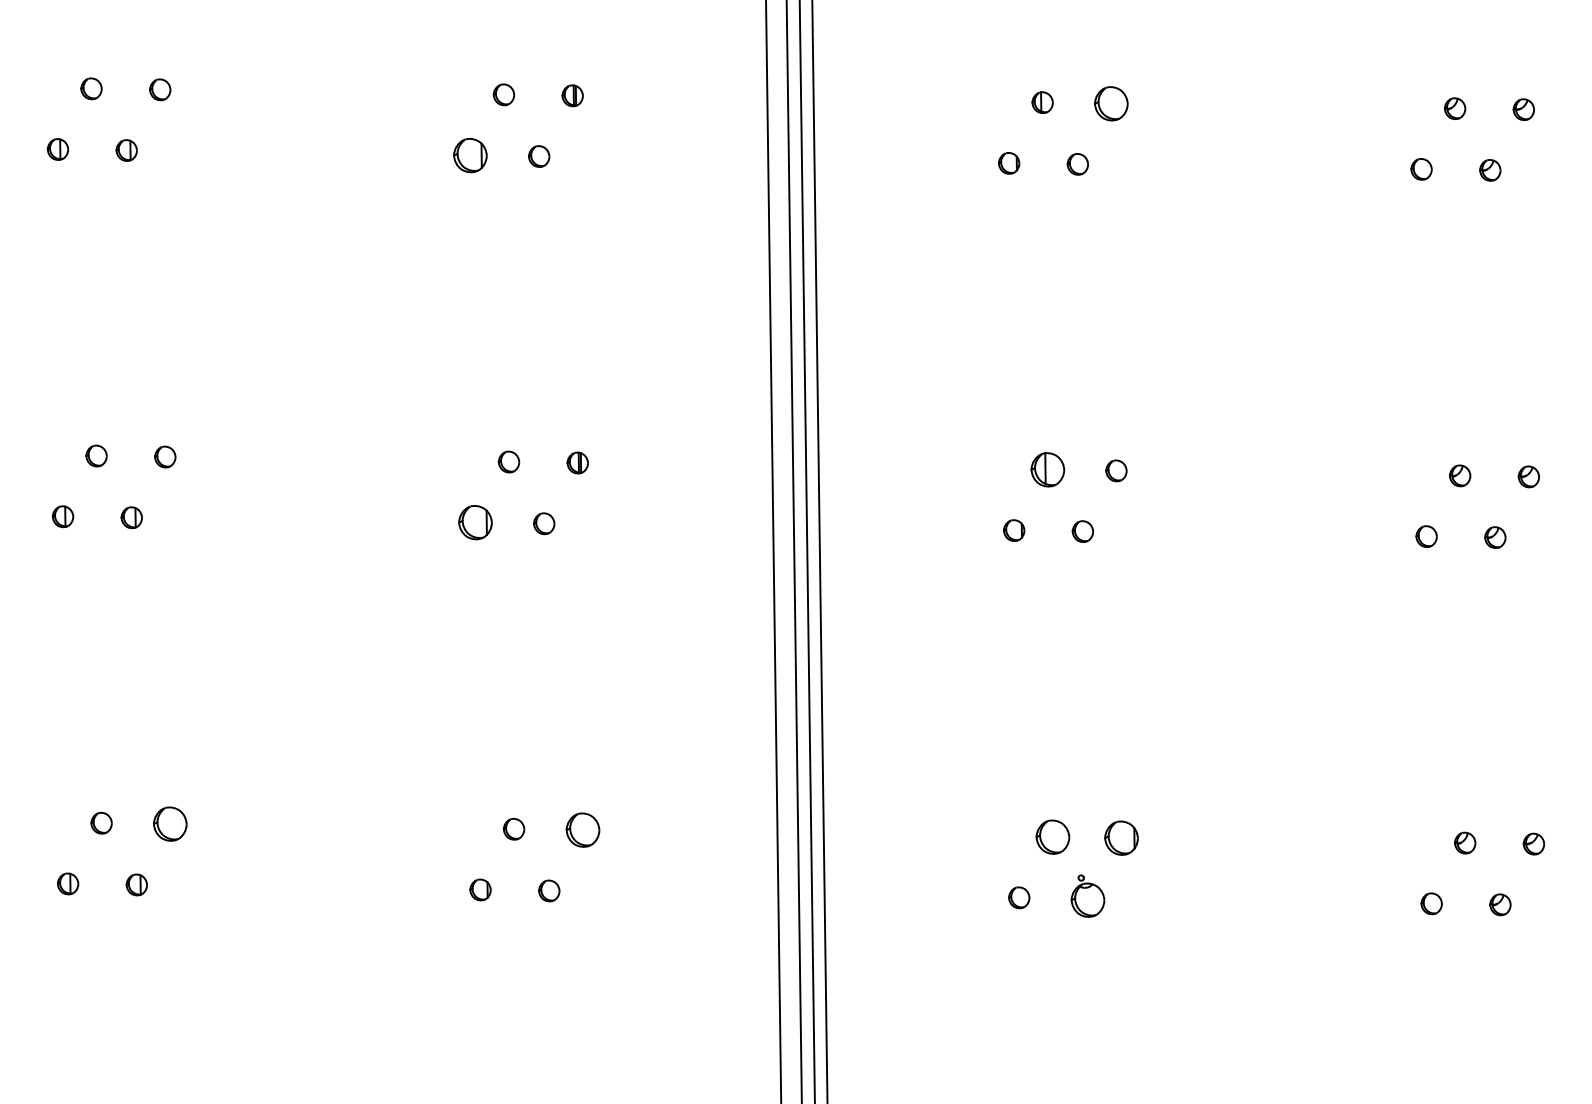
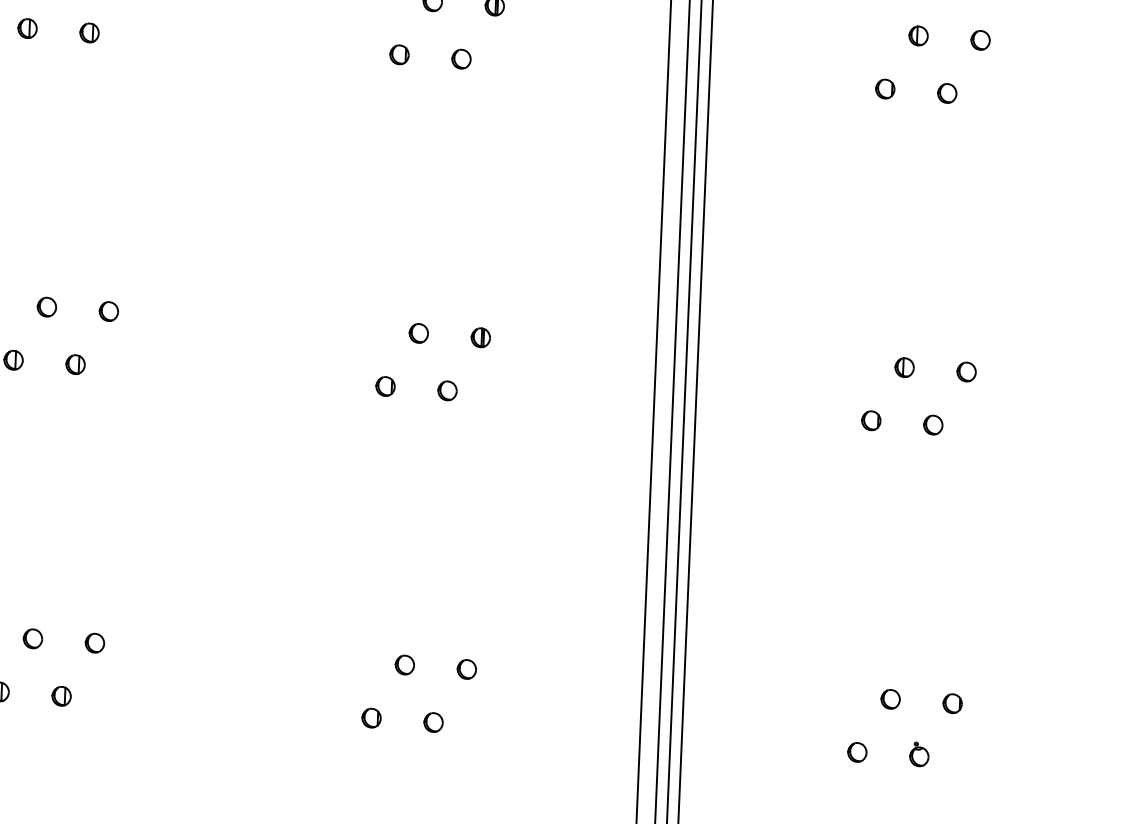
part: (1111, 103) -> (980, 40), size x0.62
part: (470, 155) -> (399, 54), size x0.62
part: (1047, 469) -> (904, 367), size x0.62
part: (475, 522) -> (385, 386), size x0.62
part: (170, 824) -> (95, 643), size x0.62
part: (582, 830) -> (466, 669), size x0.62
part: (1052, 836) -> (890, 698), size x0.62
part: (1121, 837) -> (952, 703), size x0.62
part: (1087, 896) -> (919, 754), size x0.62

